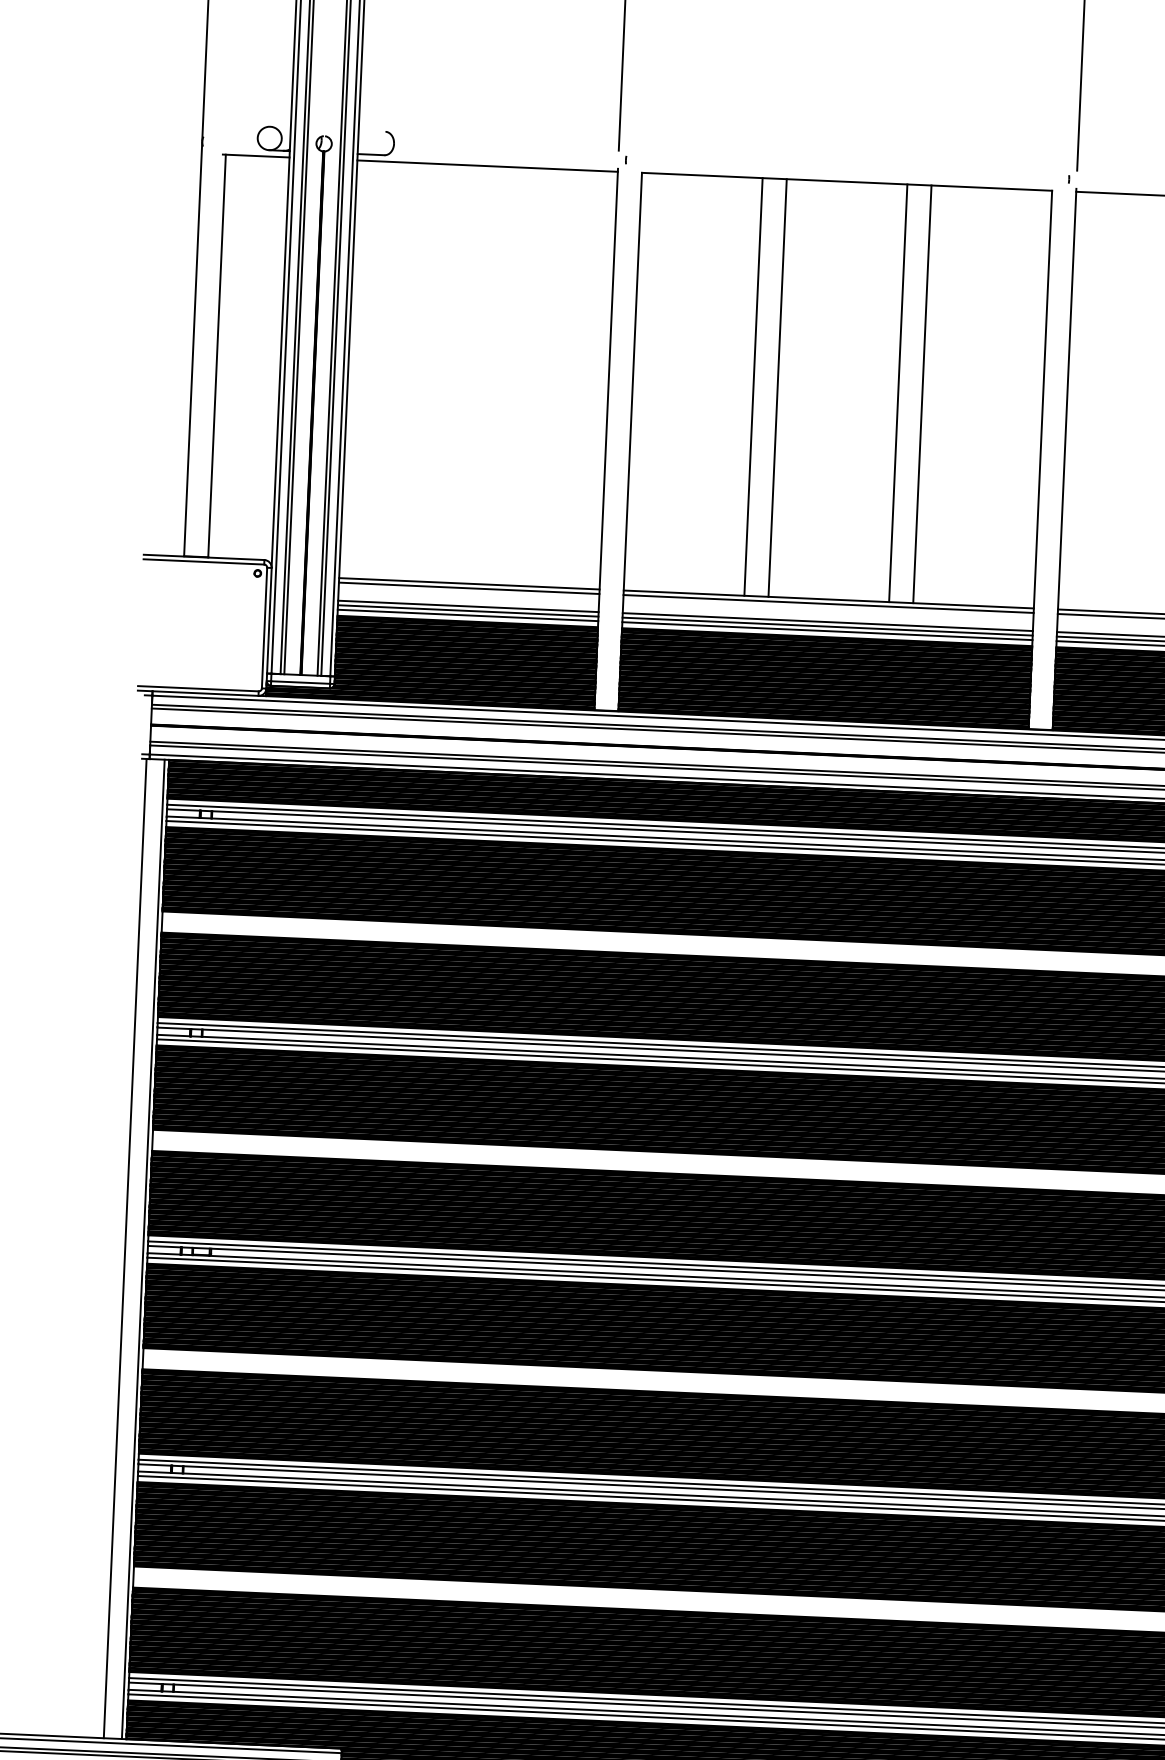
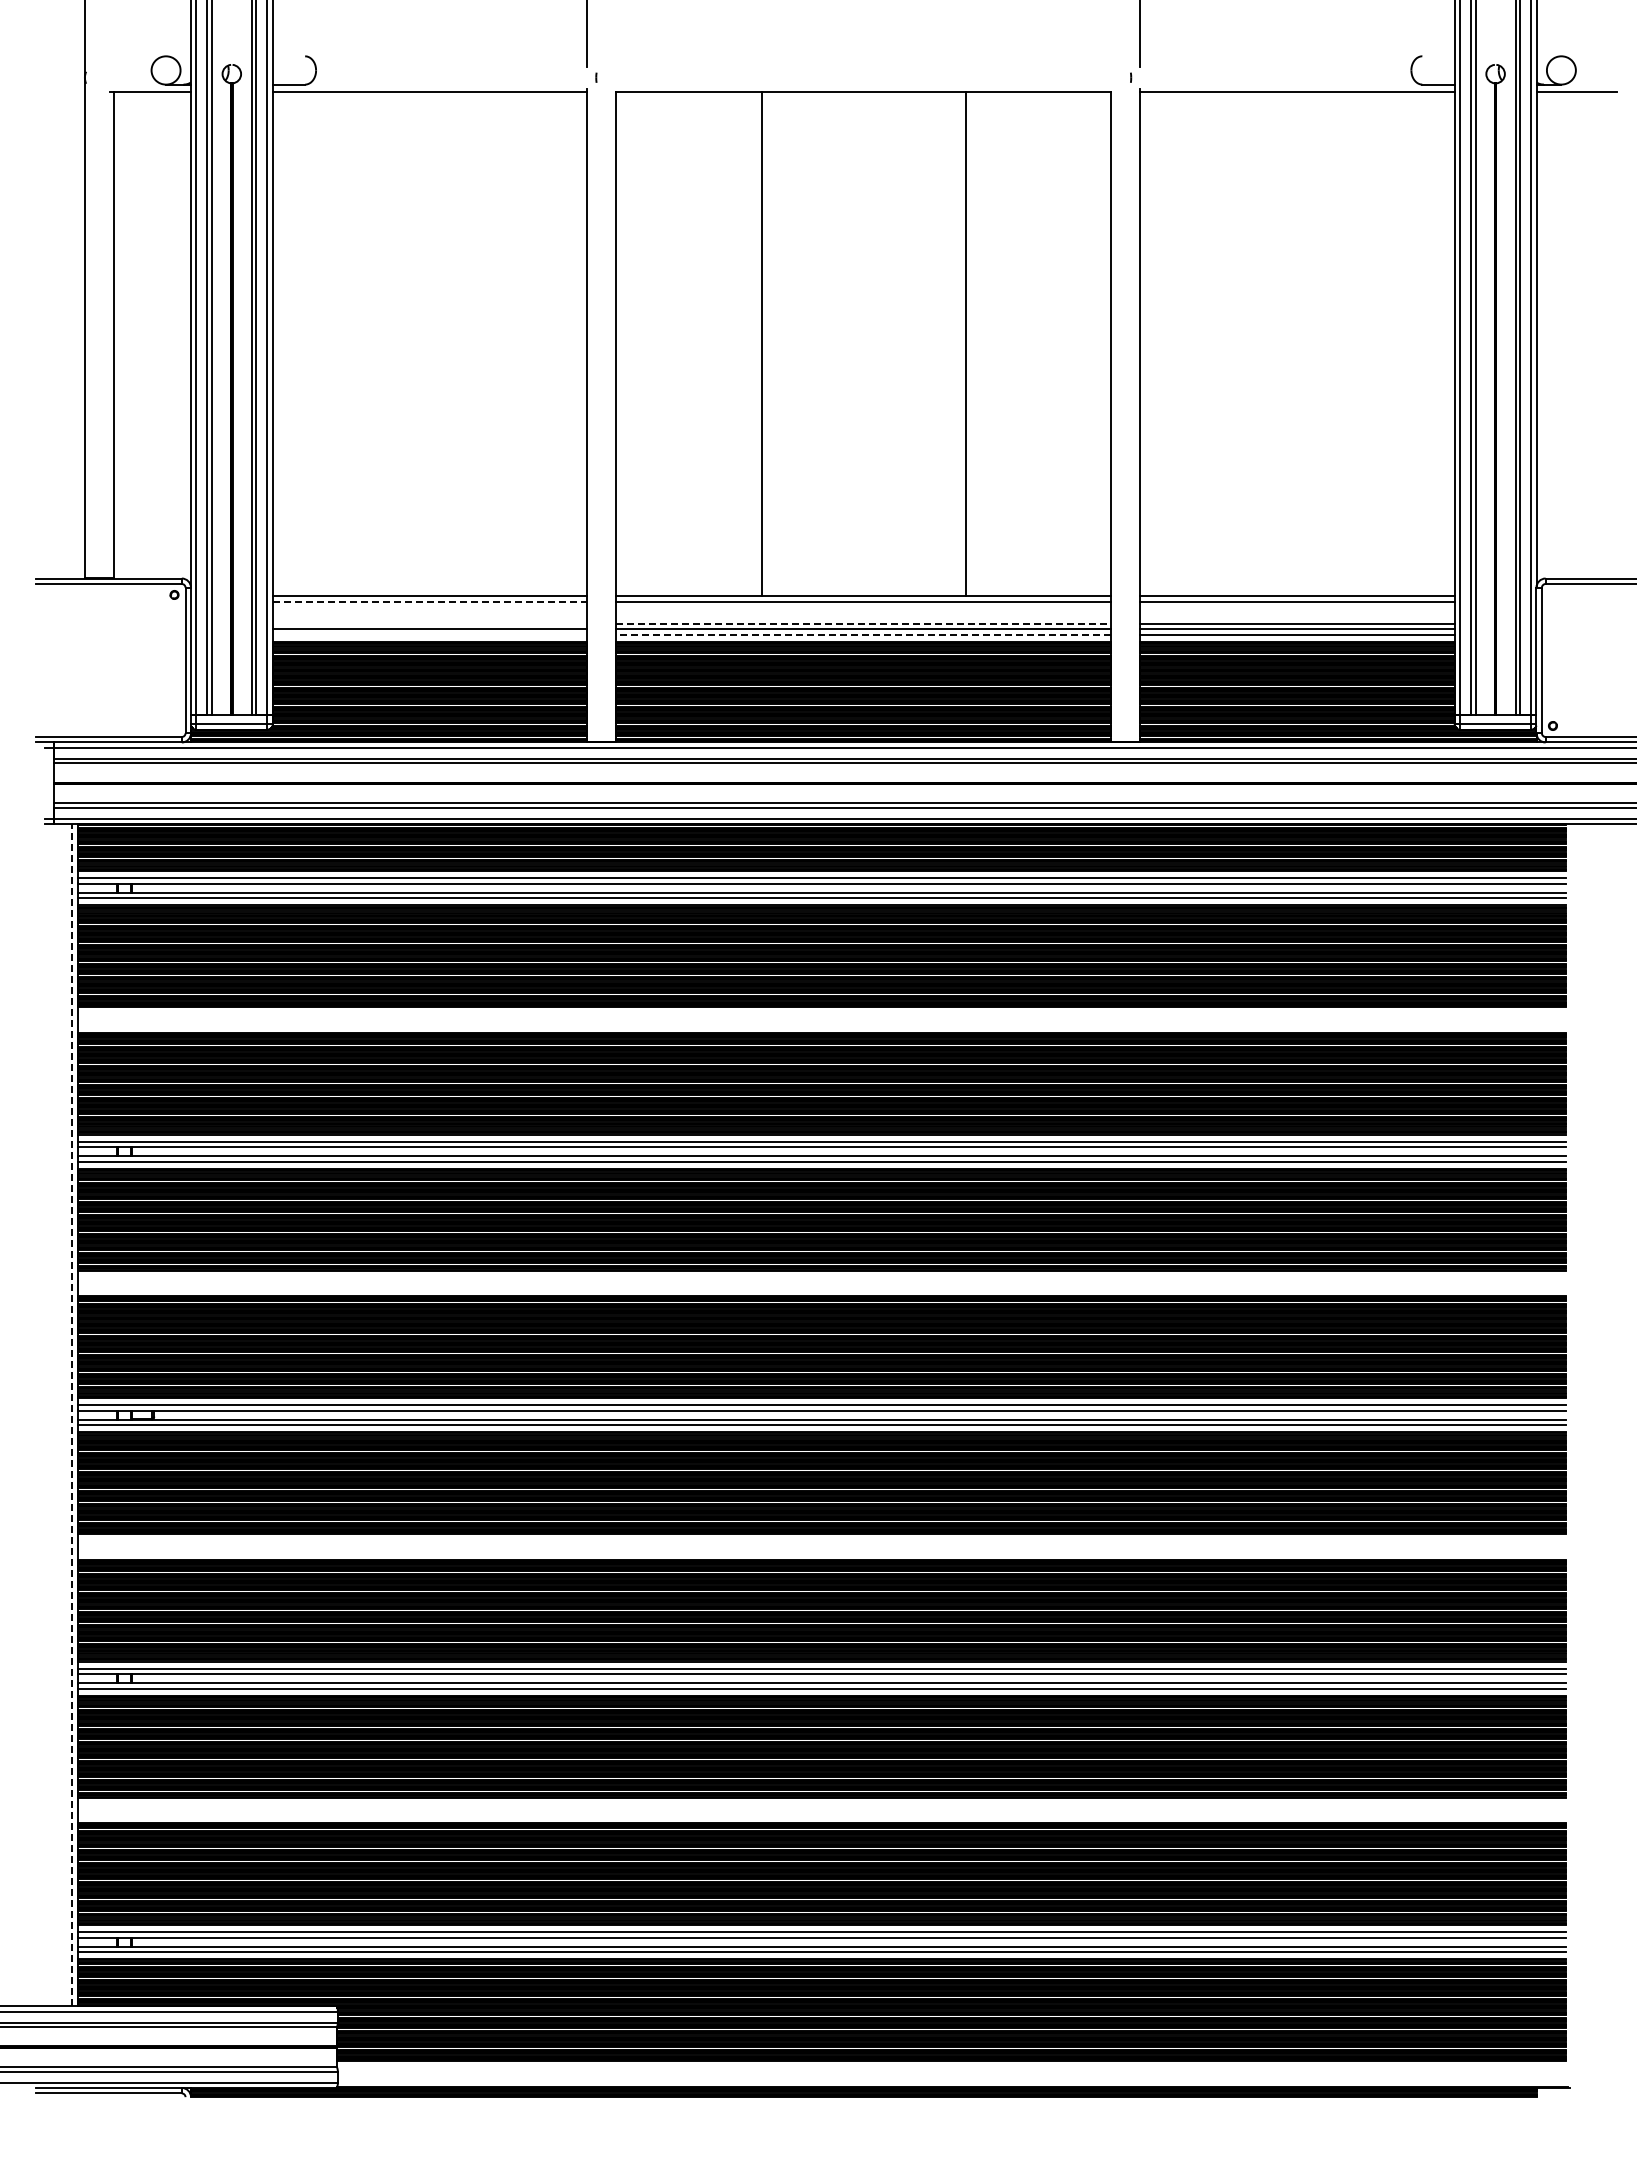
line: (777, 388) -> (790, 344), removed
line: (898, 393) -> (936, 344), removed
line: (469, 588) -> (430, 601), solid -> dashed
line: (468, 606) -> (429, 623), removed
line: (467, 615) -> (429, 634), removed
line: (828, 621) -> (864, 623), solid -> dashed
line: (827, 631) -> (863, 634), solid -> dashed
line: (125, 1248) -> (50, 1415), removed
line: (143, 1249) -> (72, 1415), solid -> dashed

